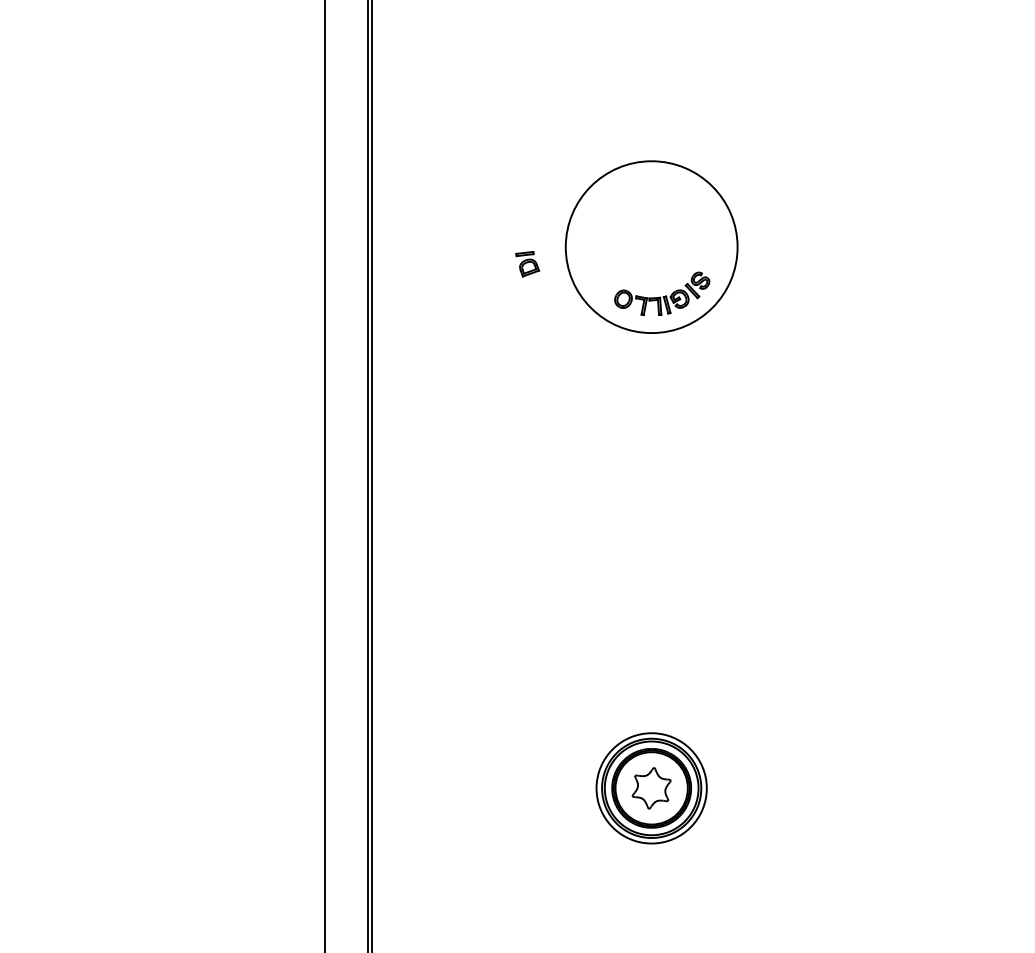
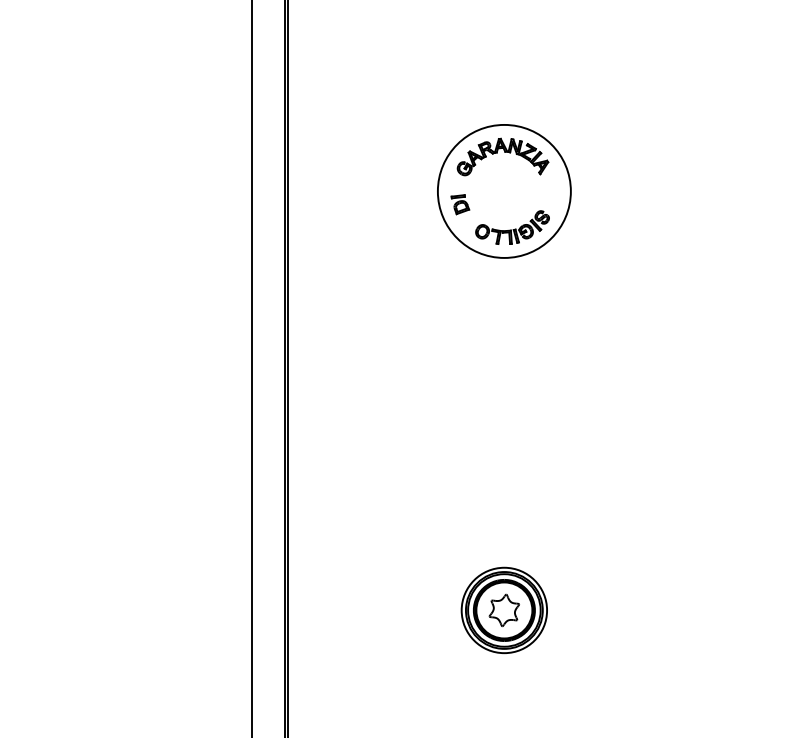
part: (649, 202) -> (502, 156), added
part: (527, 264) -> (460, 204), moved

